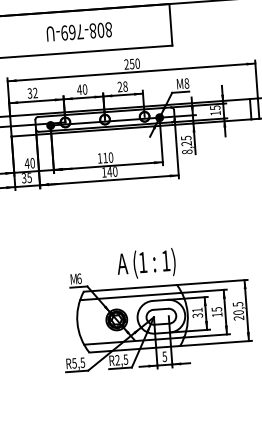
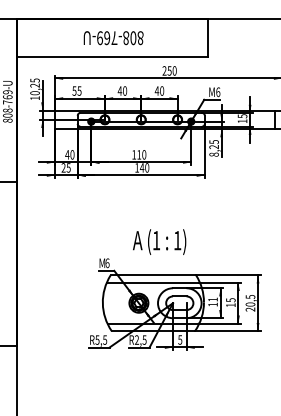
text: (79, 32) -> (113, 38), moved
text: (187, 82) -> (218, 91), 8 -> 6
text: (122, 86) -> (159, 90), 28 -> 40
text: (32, 92) -> (76, 90), 32 -> 55
text: (23, 178) -> (63, 168), 35 -> 25
text: (146, 263) -> (159, 241), moved
text: (197, 315) -> (212, 304), 31 -> 11

